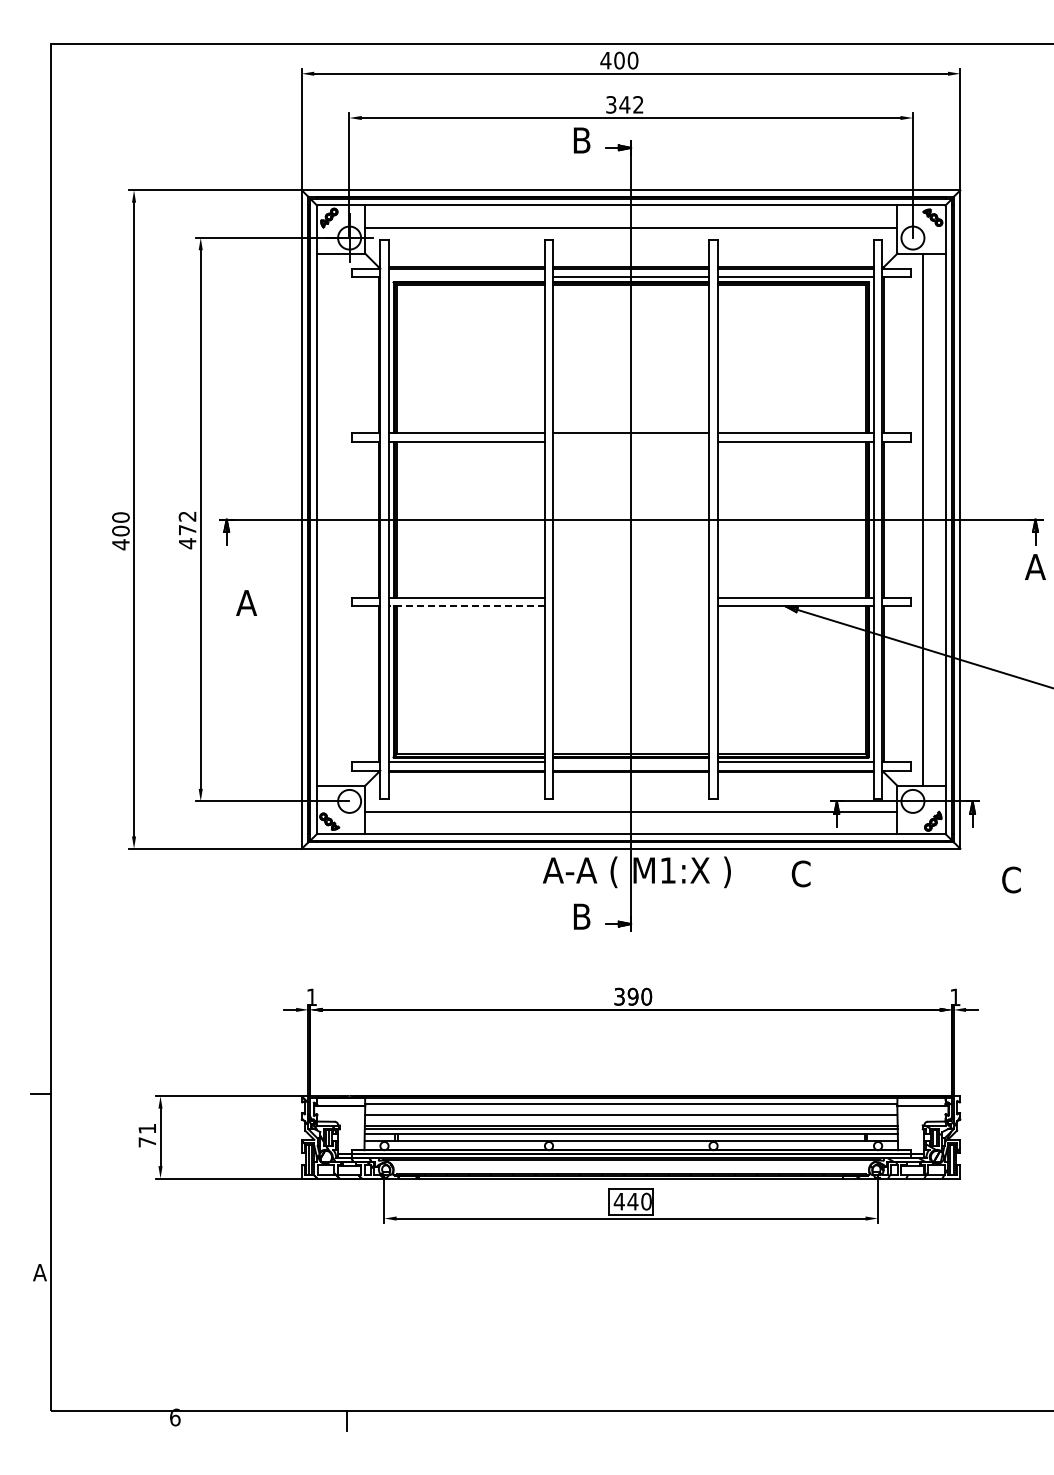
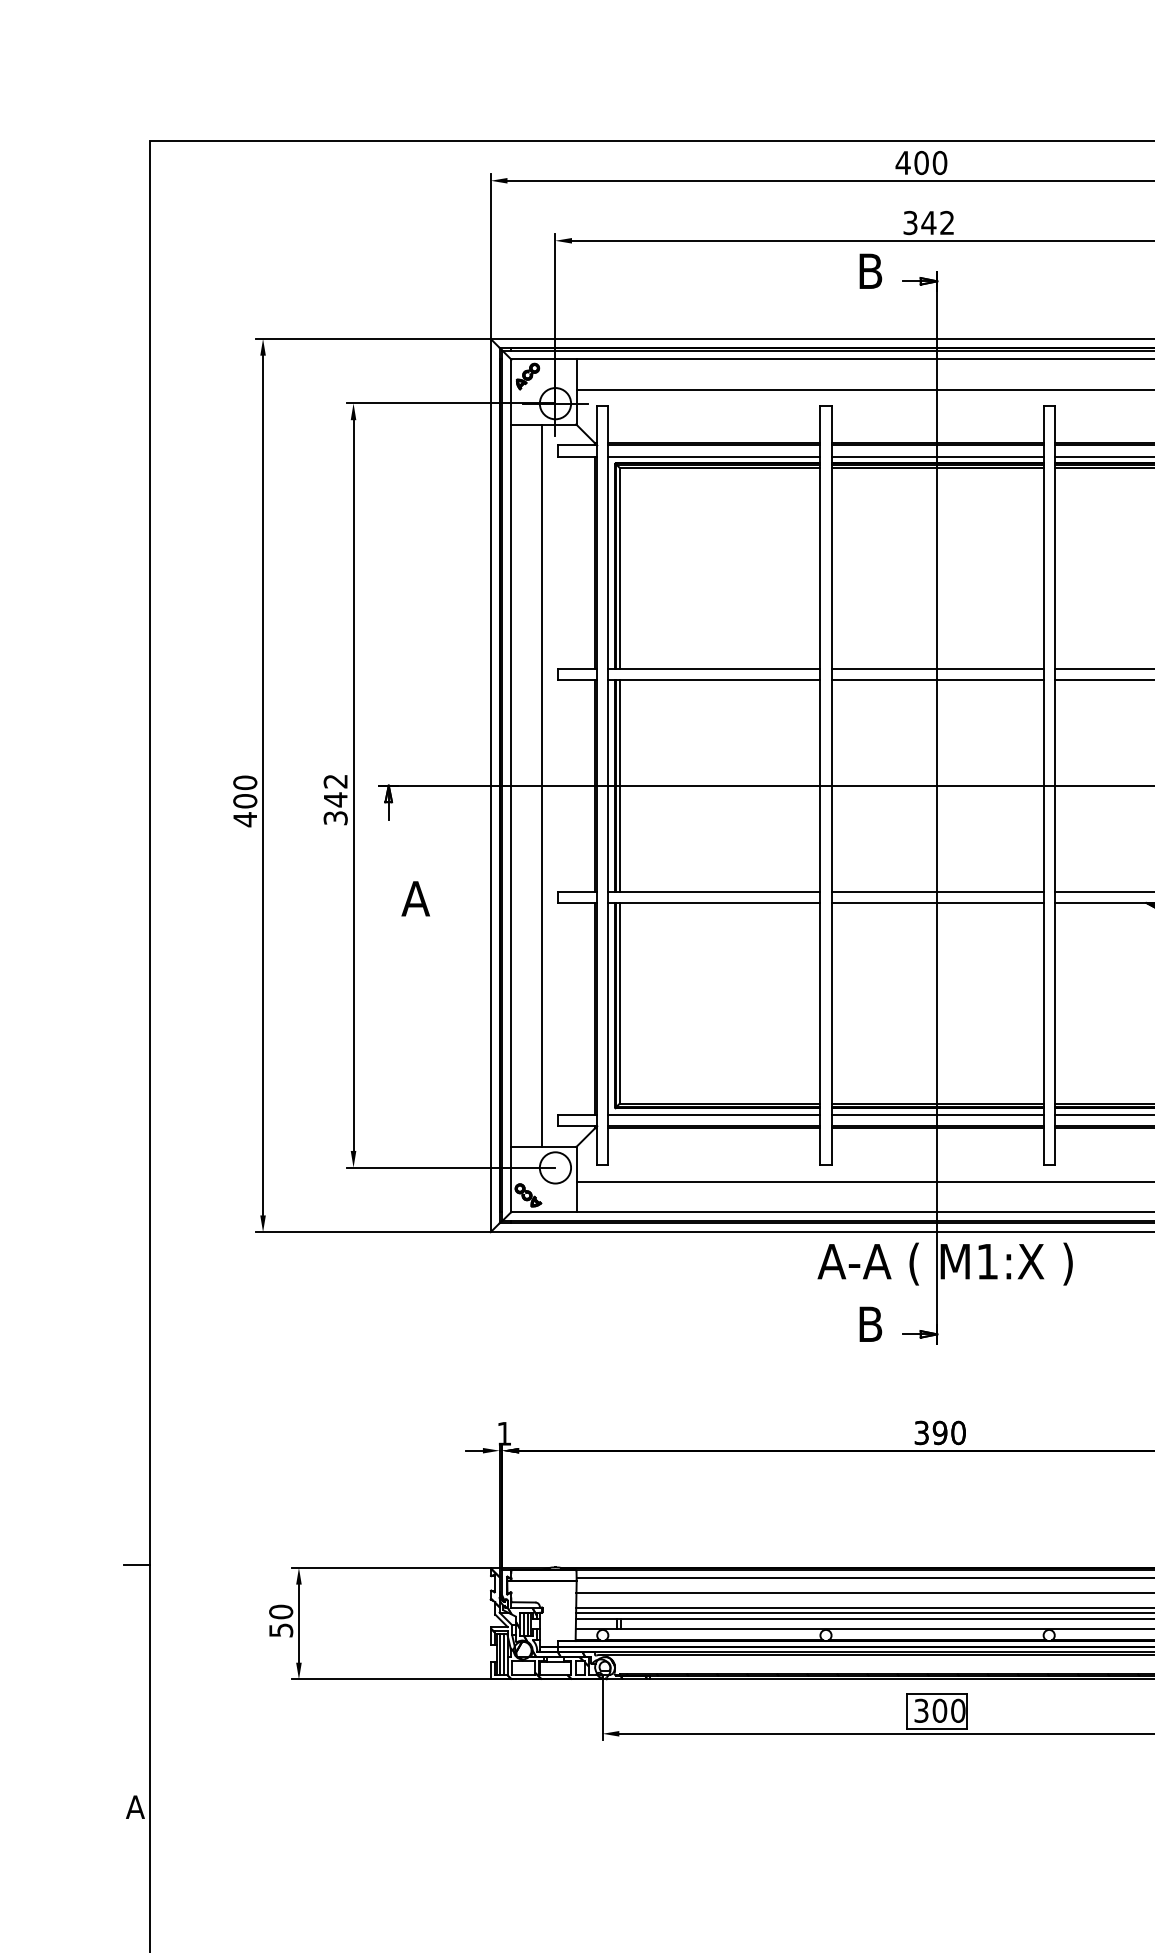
line: (466, 277) -> (714, 457), added
line: (631, 441) -> (937, 679), added
line: (339, 519) -> (541, 785), added
text: (187, 536) -> (335, 808), 472 -> 342
line: (631, 597) -> (937, 891), added
line: (466, 606) -> (714, 903), dashed -> solid
line: (631, 606) -> (937, 903), added
line: (631, 762) -> (937, 1115), added
text: (147, 1135) -> (281, 1621), 71 -> 50
text: (625, 1201) -> (929, 1710), 440 -> 300

